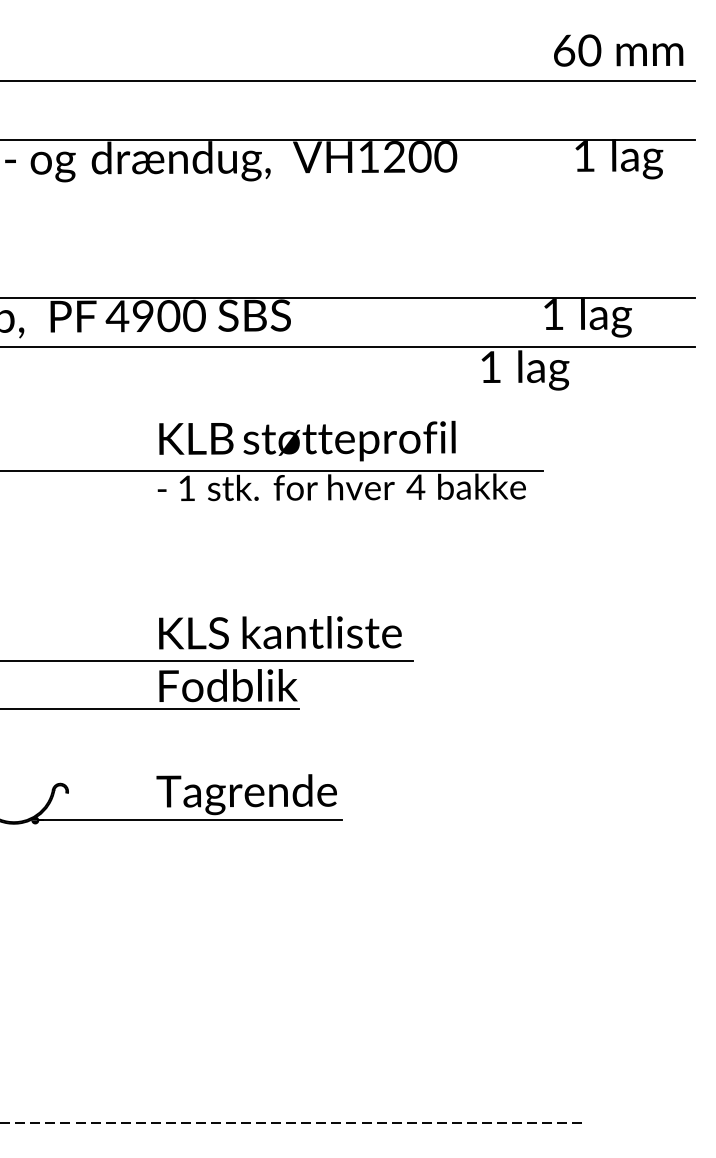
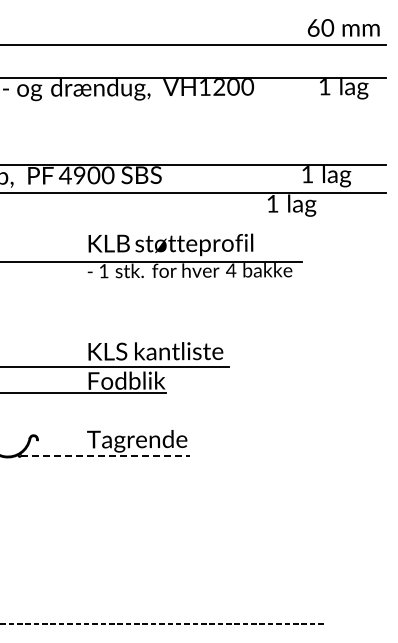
line: (189, 820) -> (105, 455), solid -> dashed

